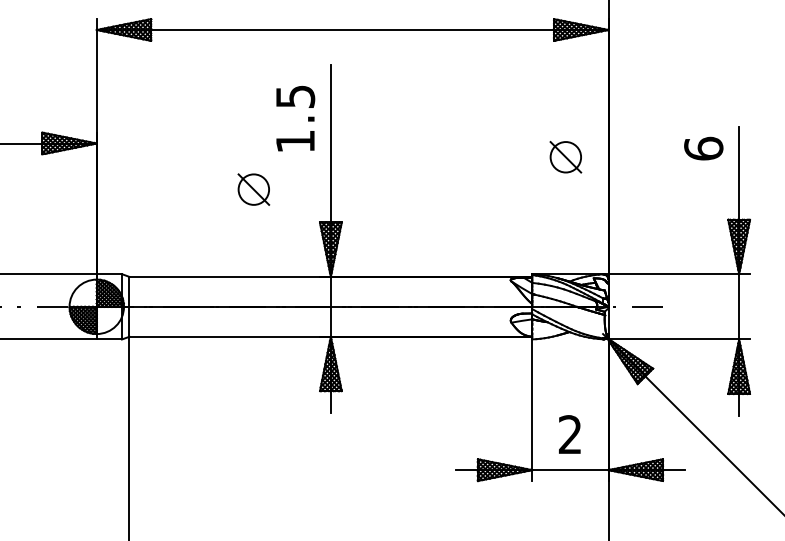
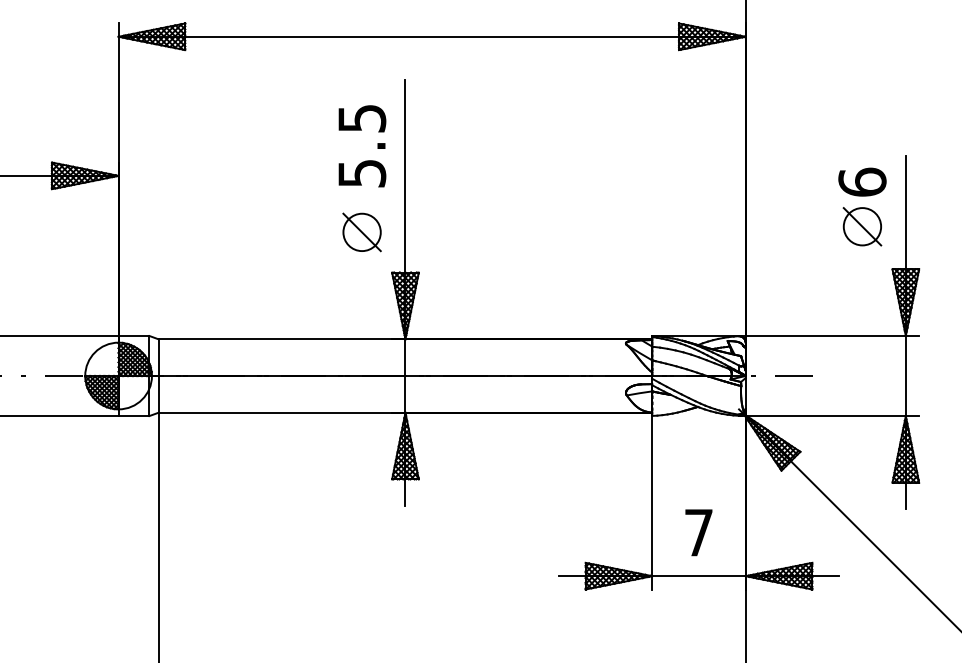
text: (295, 141) -> (362, 173), 1.5 -> 5.5
part: (565, 157) -> (862, 226), moved
part: (253, 189) -> (361, 232), moved
text: (569, 434) -> (698, 532), 2 -> 7

